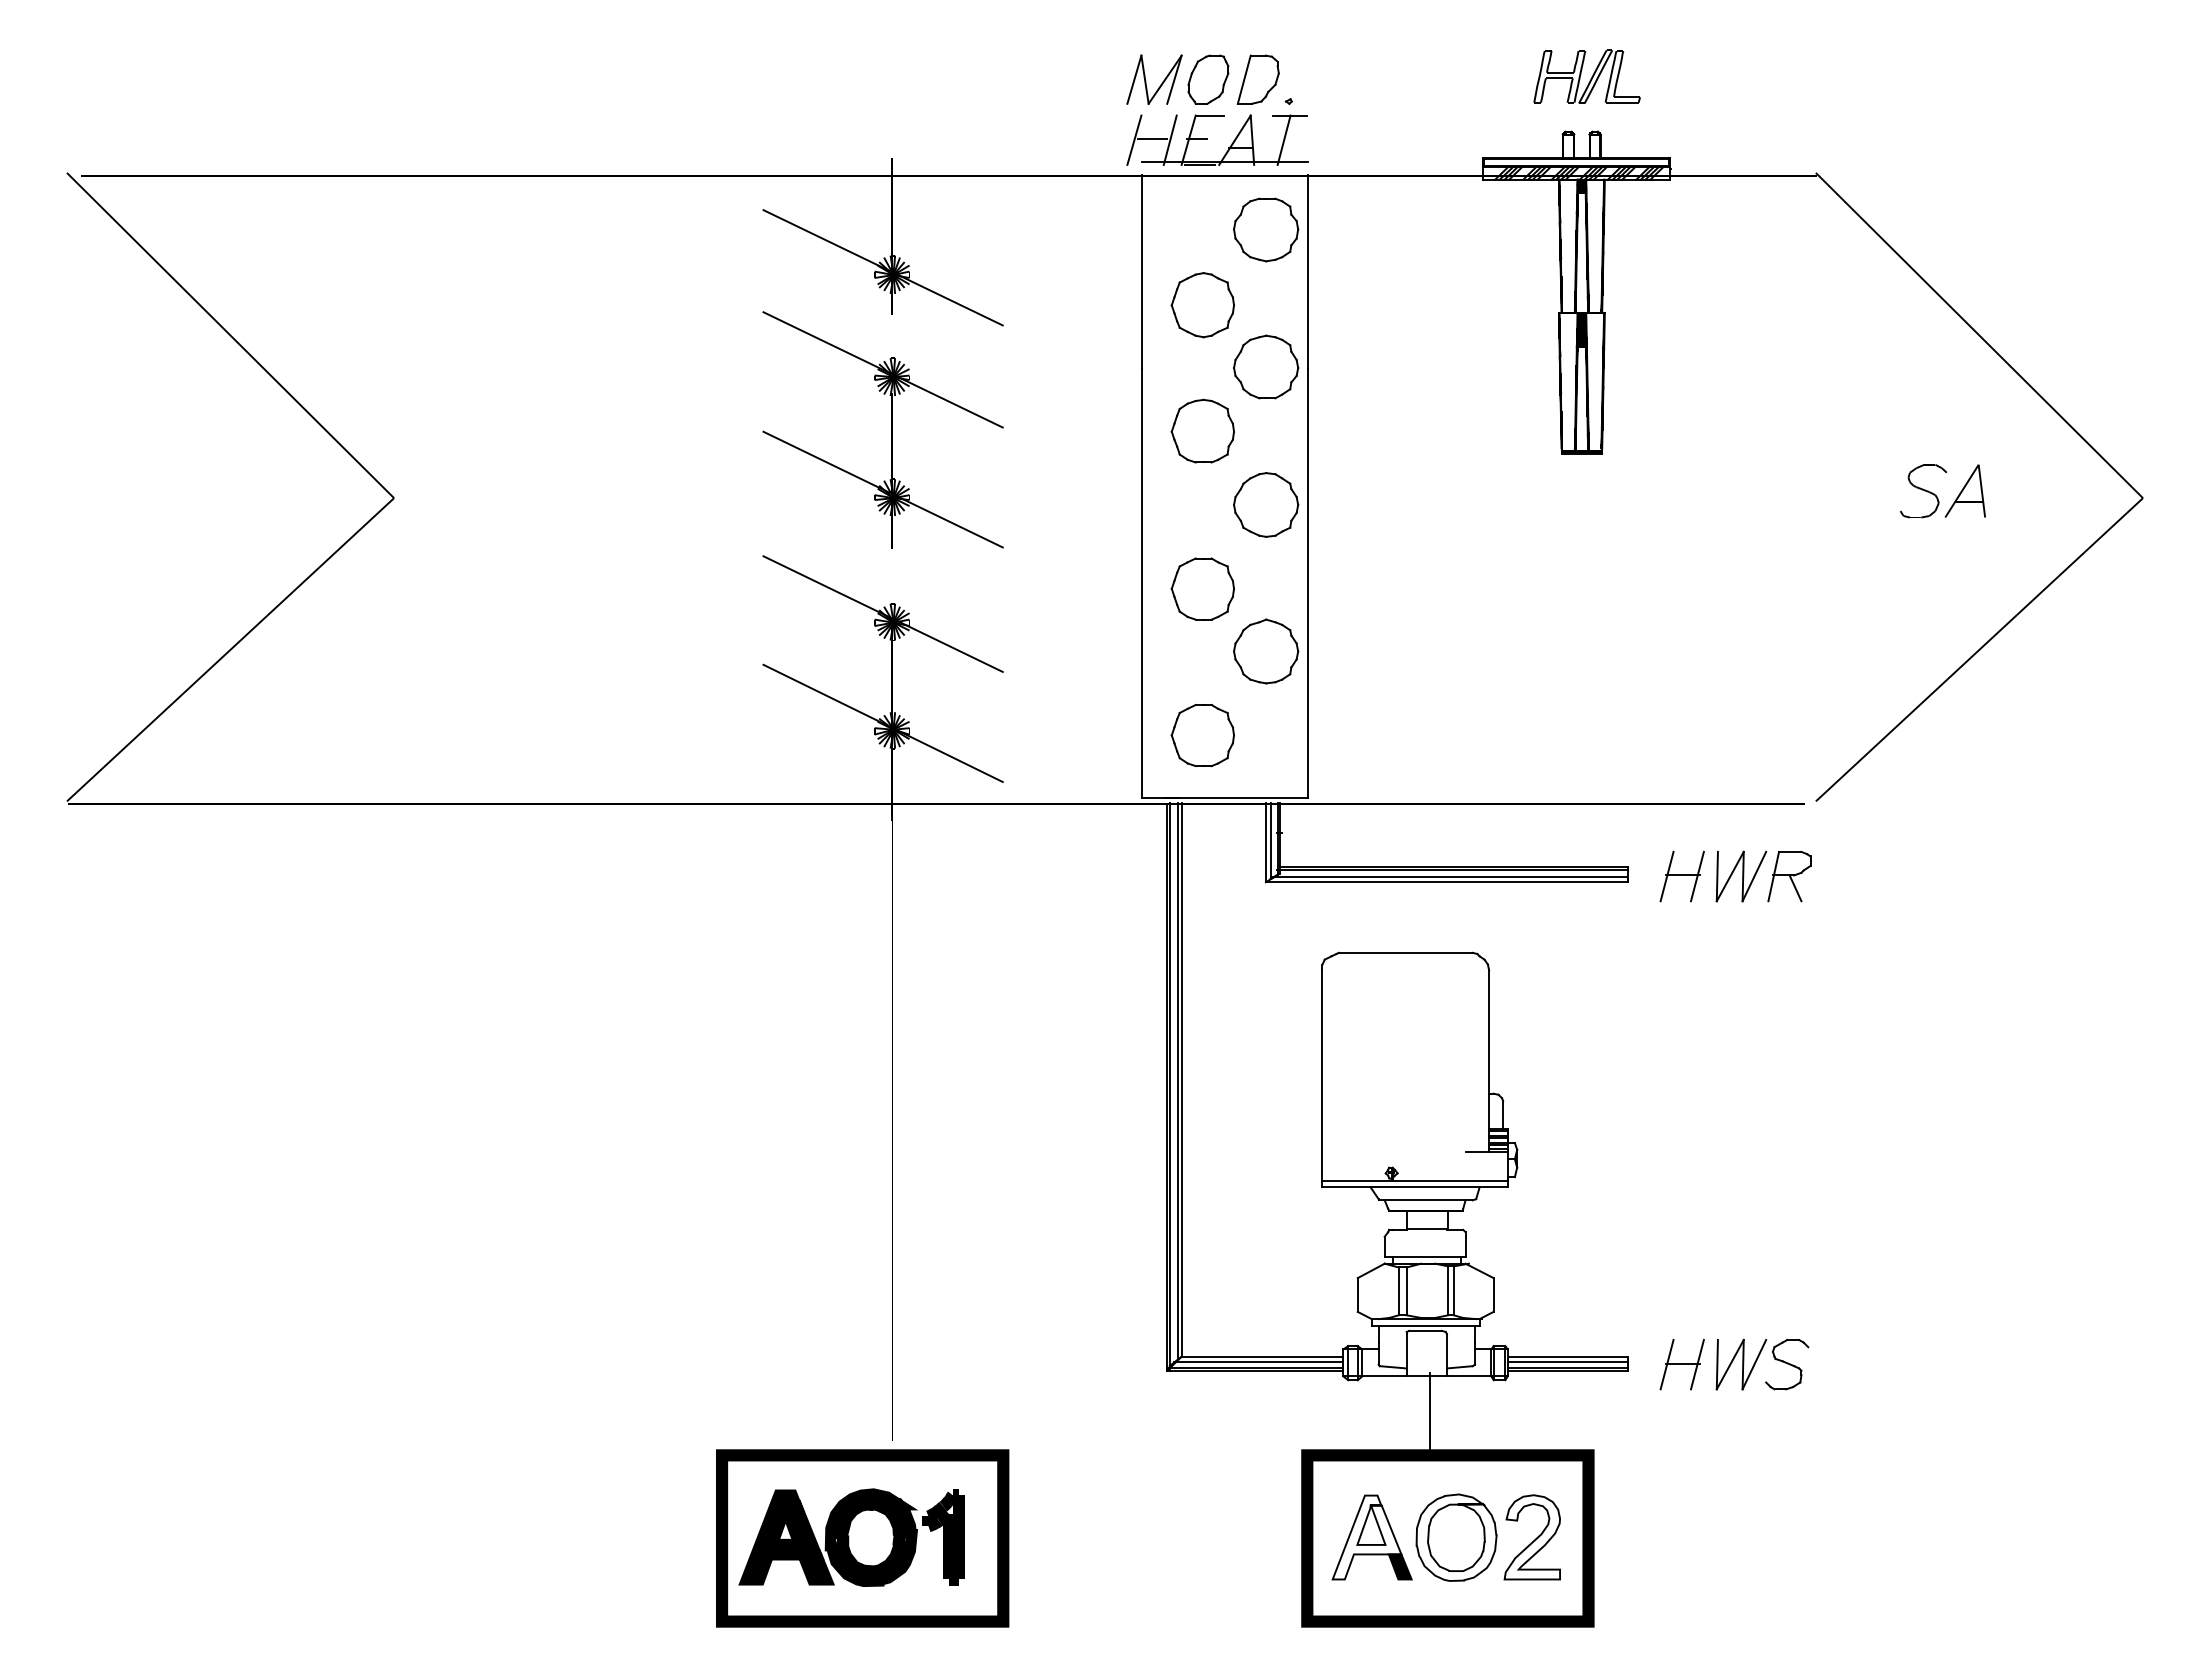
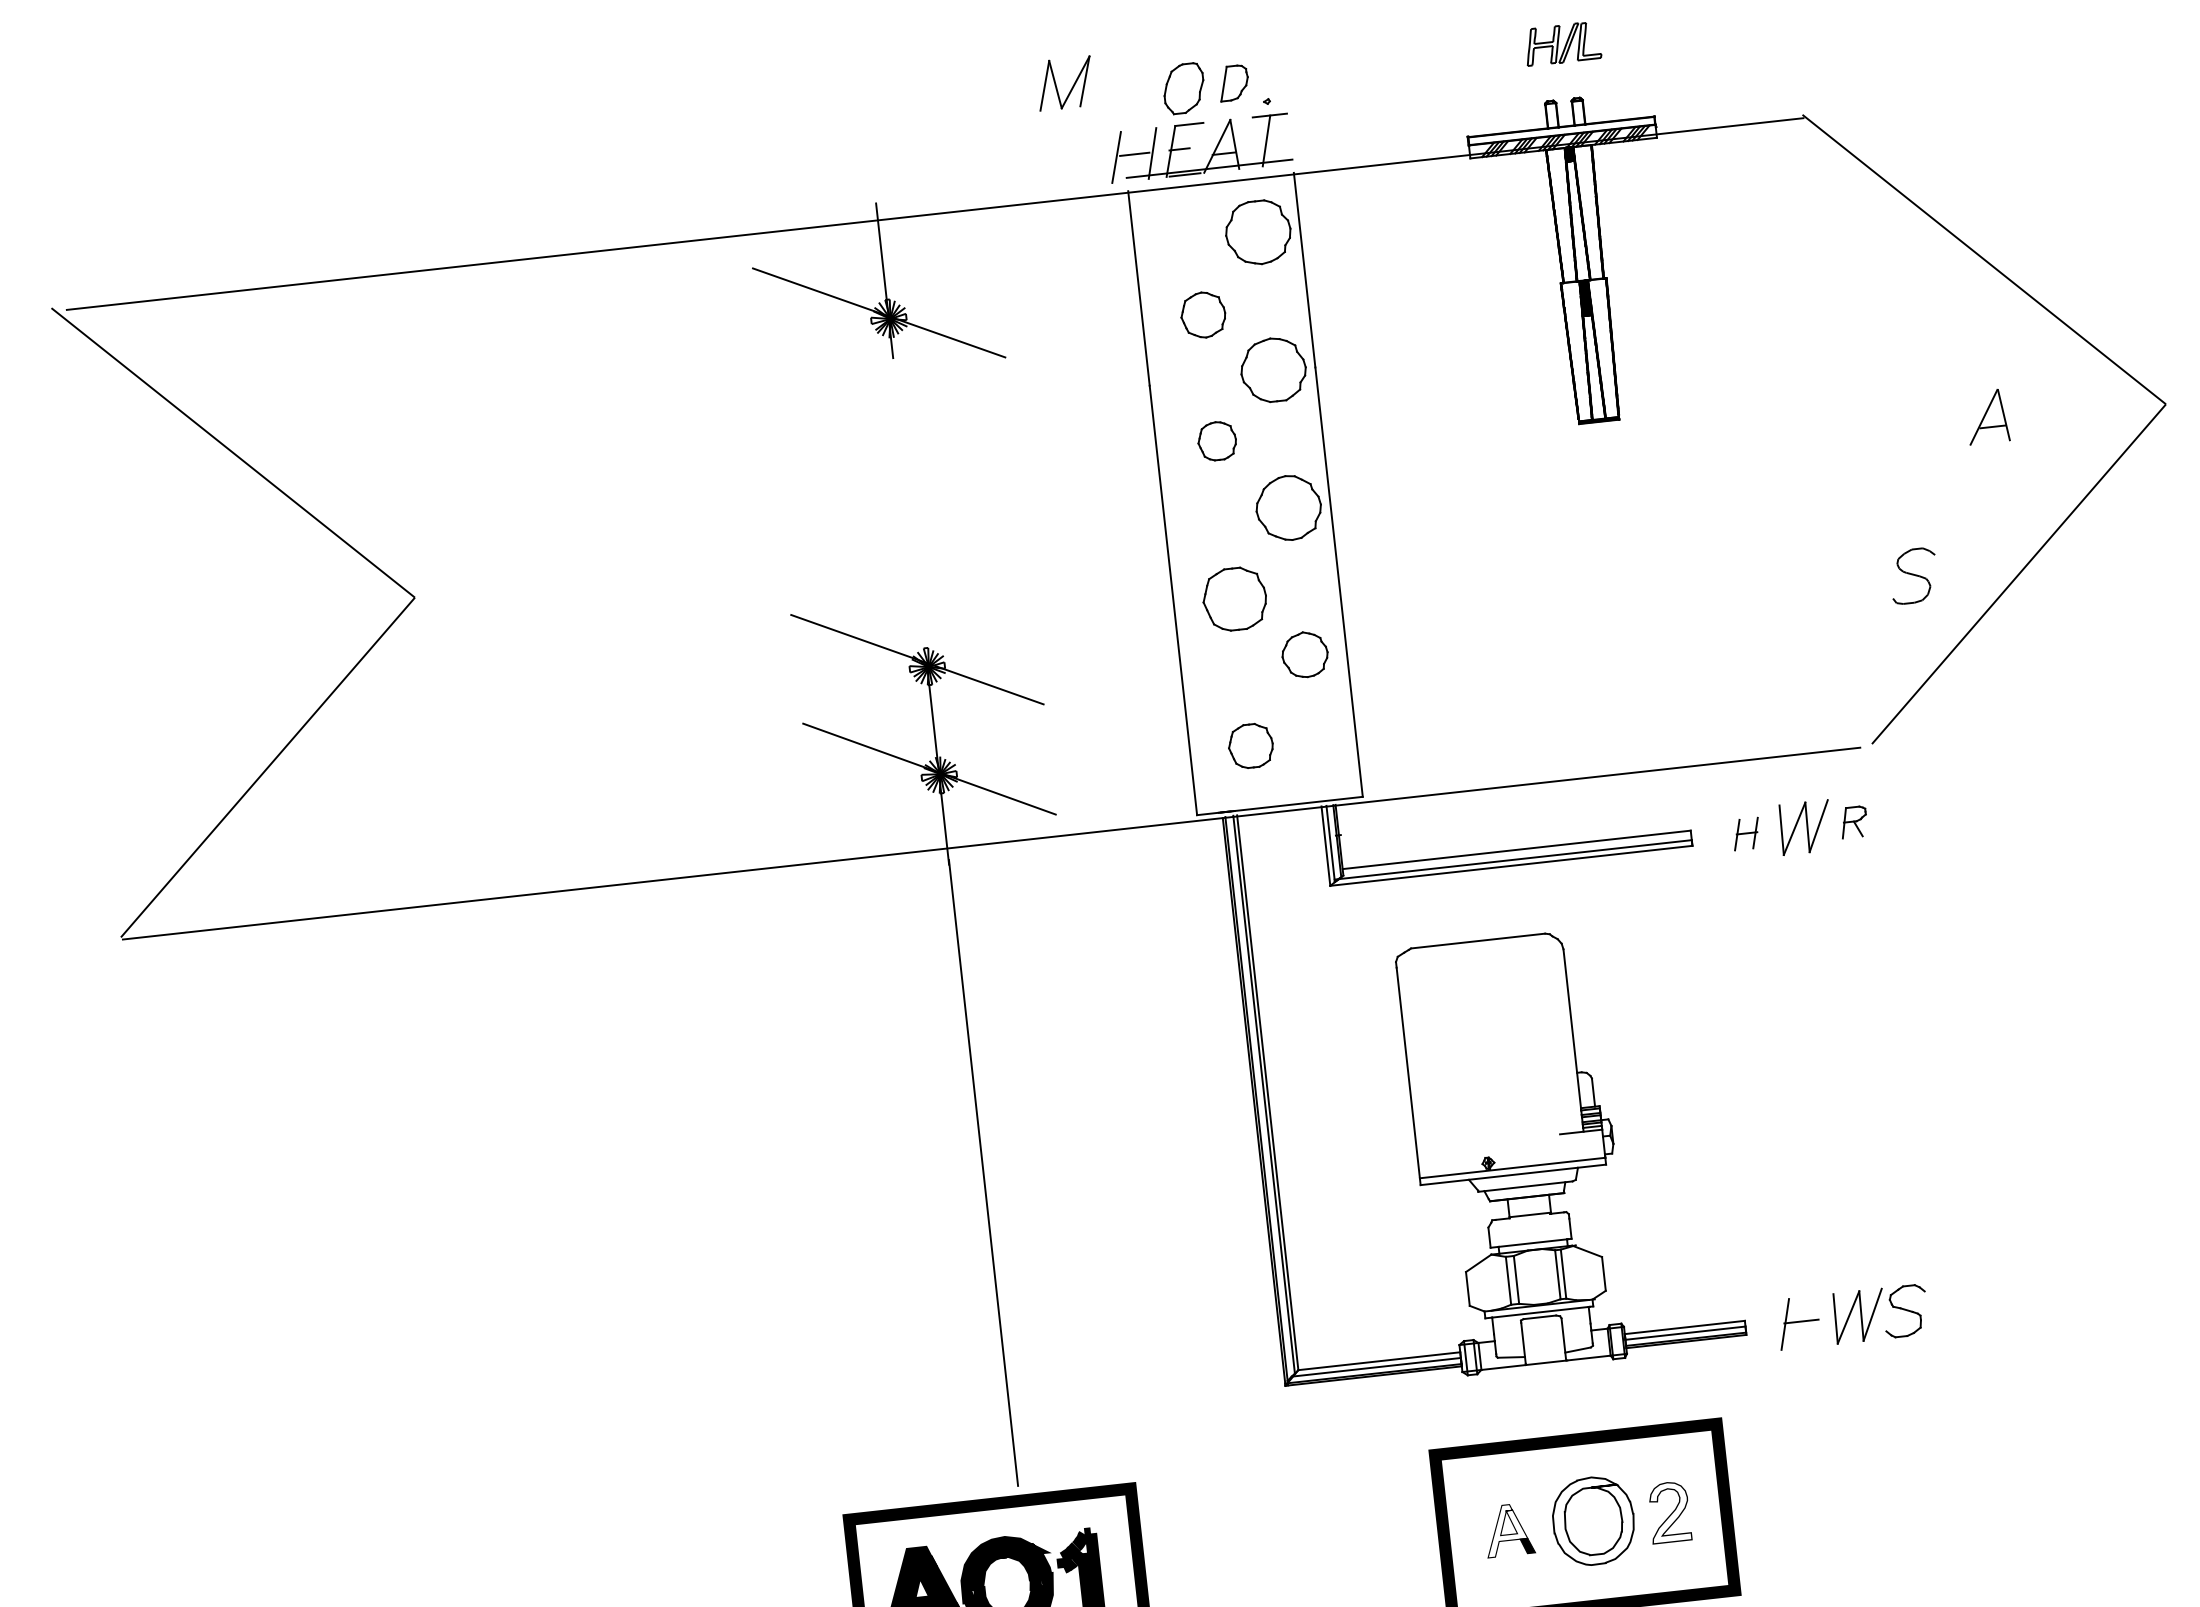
part: (1586, 76) -> (1562, 43), size x0.7
part: (1257, 79) -> (1233, 83), size x0.7
part: (1160, 84) -> (1071, 87), moved
part: (1202, 305) -> (1203, 315), size x0.7
part: (891, 429) -> (905, 473), removed
part: (1202, 430) -> (1216, 440), size x0.6
part: (1923, 491) -> (1913, 576), moved
part: (1266, 651) -> (1305, 654), size x0.7
part: (1202, 735) -> (1250, 745), size x0.7
line: (1451, 870) -> (1514, 853), removed
part: (1681, 876) -> (1745, 834), size x0.6
part: (1789, 876) -> (1853, 822), size x0.6
line: (1697, 1364) -> (1815, 1320), removed
line: (1430, 1412) -> (1553, 1398), removed
part: (1371, 1537) -> (1508, 1530), size x0.6
part: (1531, 1537) -> (1668, 1512), size x0.7

